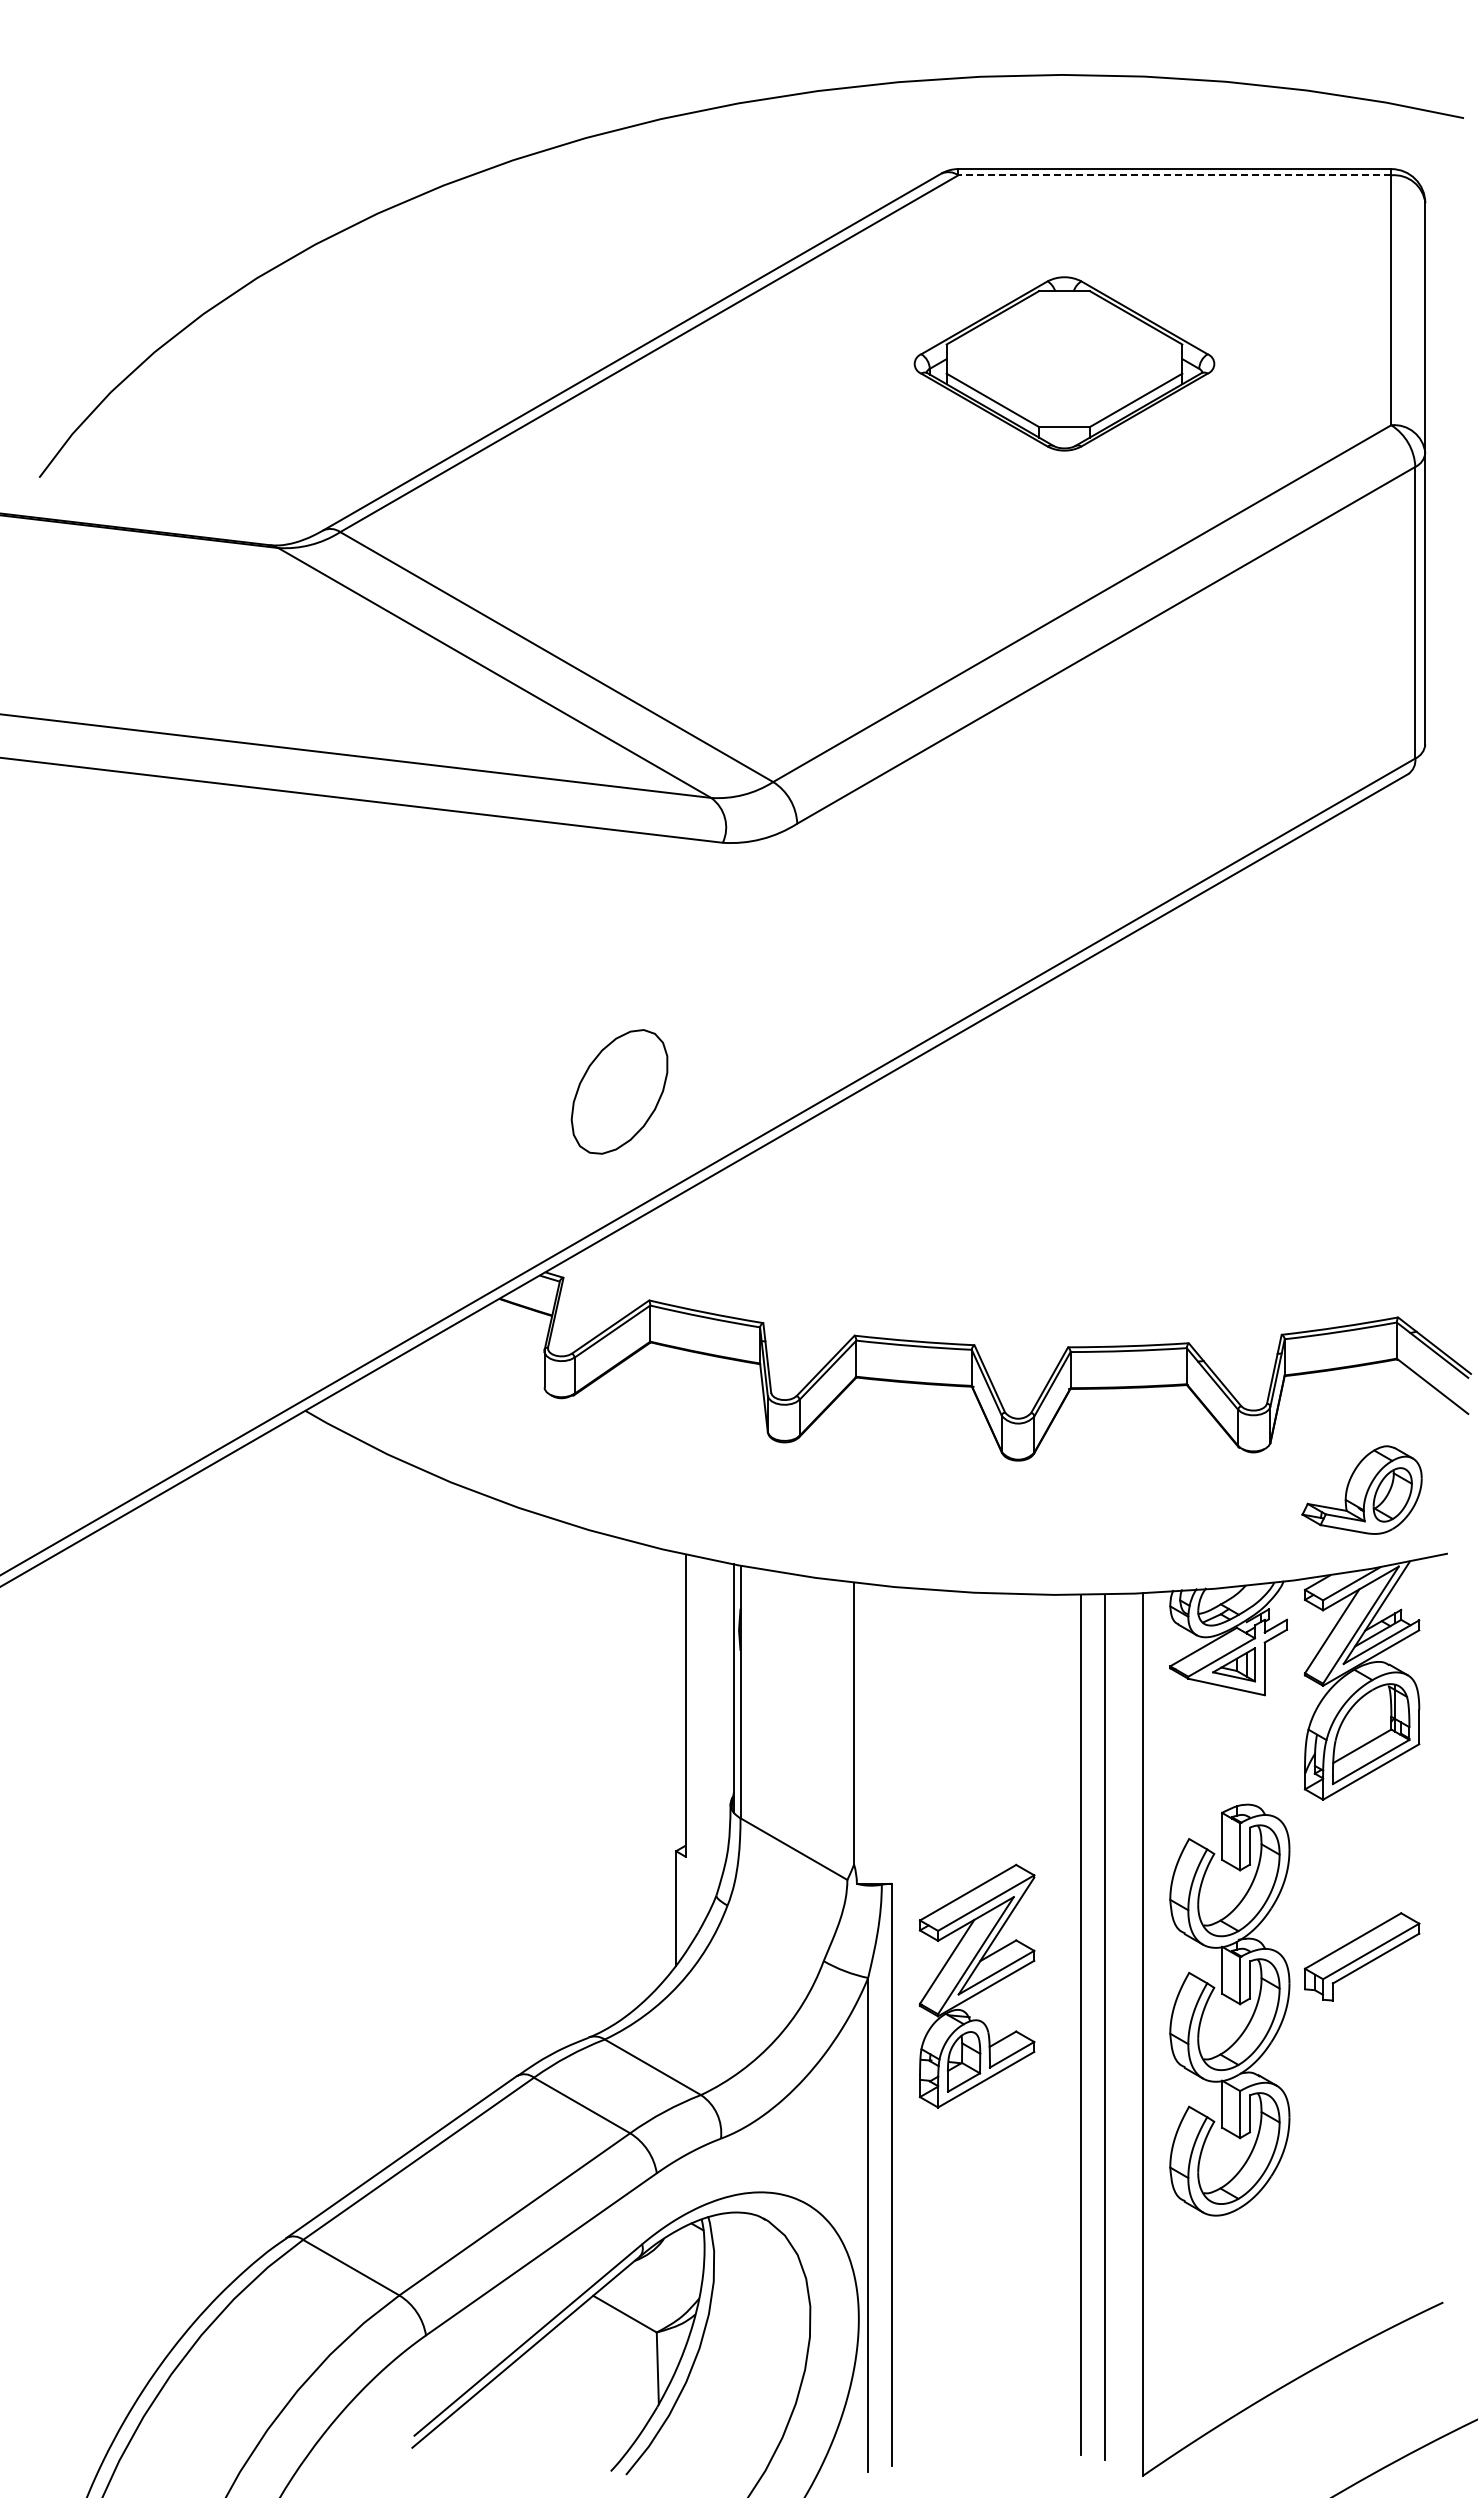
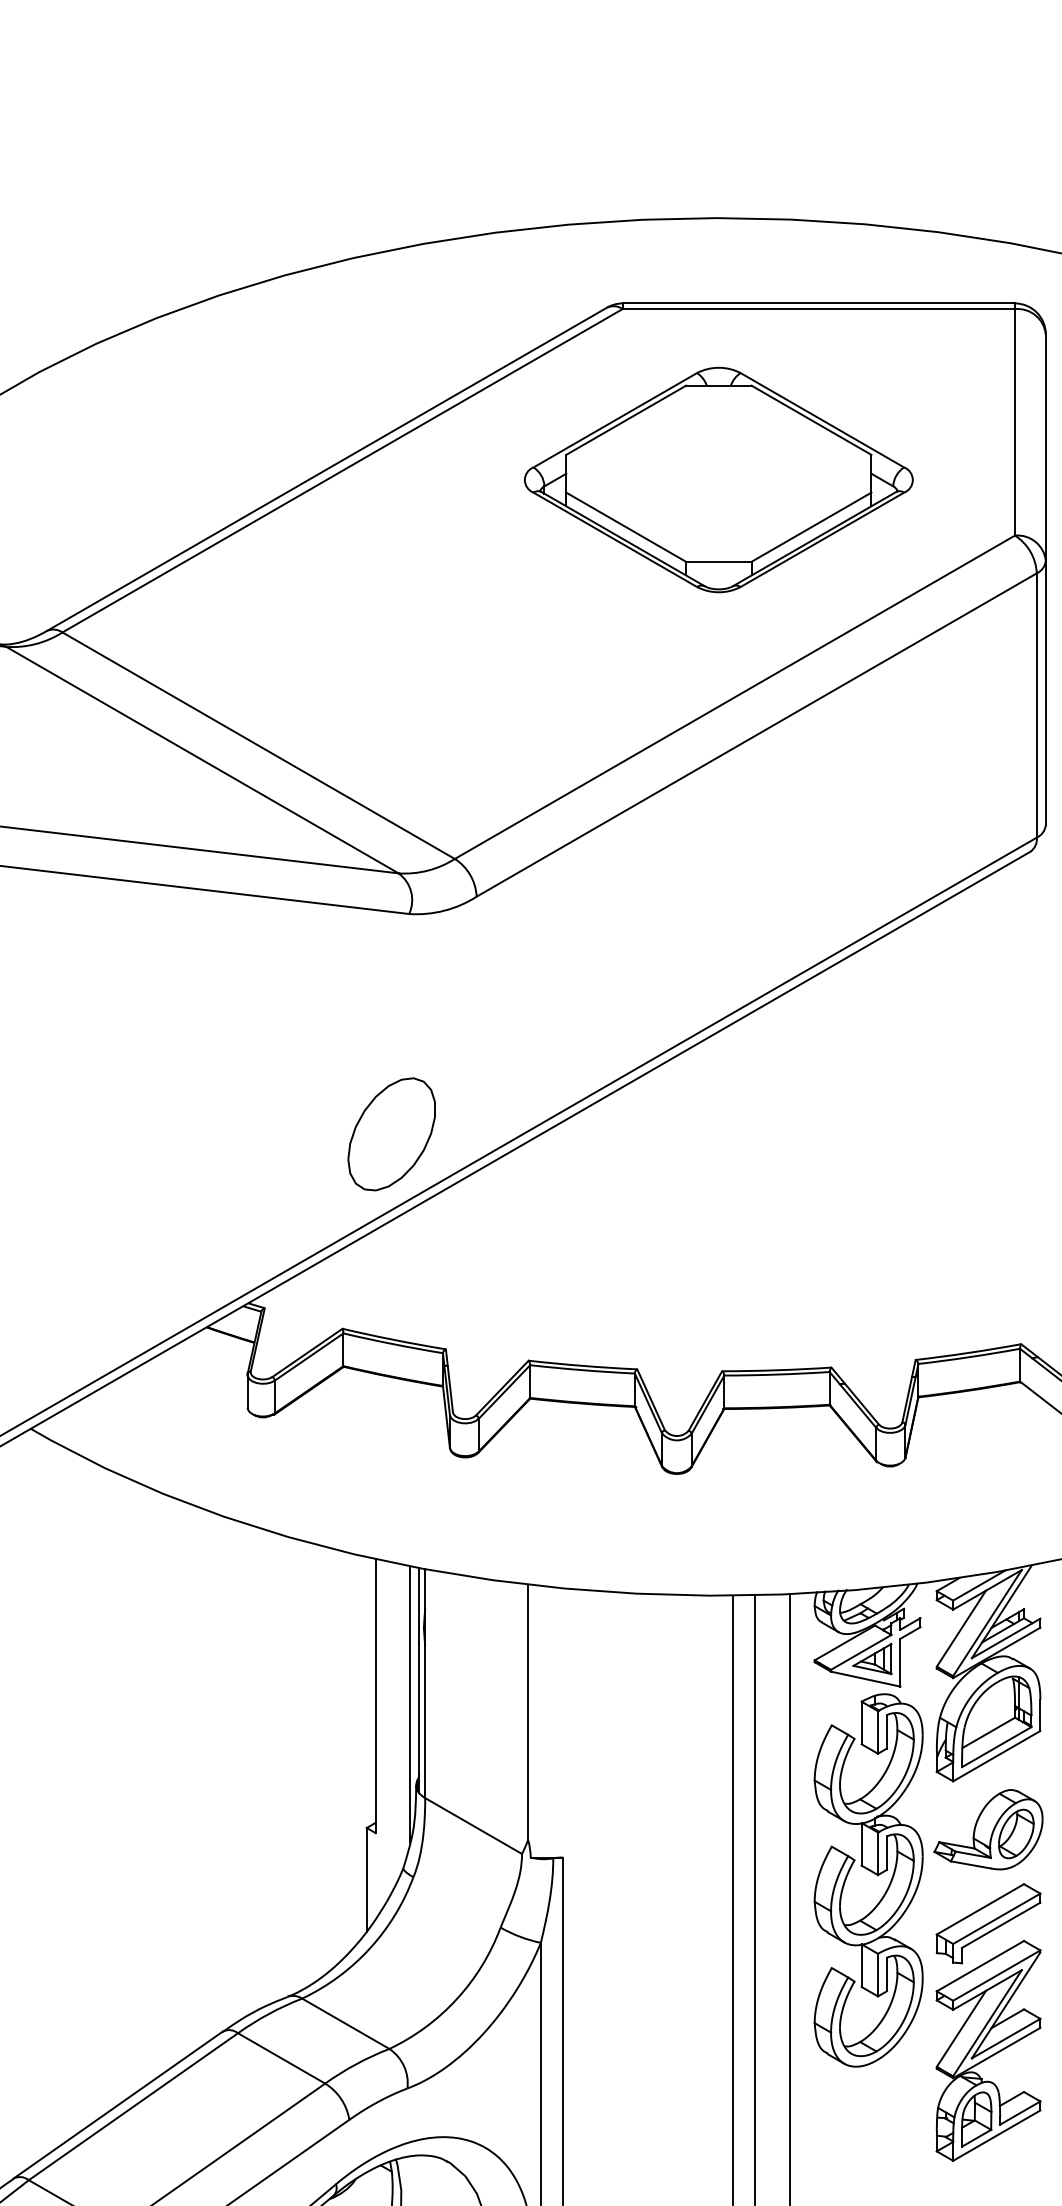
line: (1174, 175) -> (818, 309), dashed -> solid
part: (1064, 363) -> (718, 479), size x1.43
part: (619, 1091) -> (391, 1133), moved
part: (1361, 1489) -> (988, 1829), moved
line: (723, 1714) -> (409, 1704), added
part: (976, 1985) -> (988, 2050), moved
part: (1233, 2001) -> (871, 1872), moved

